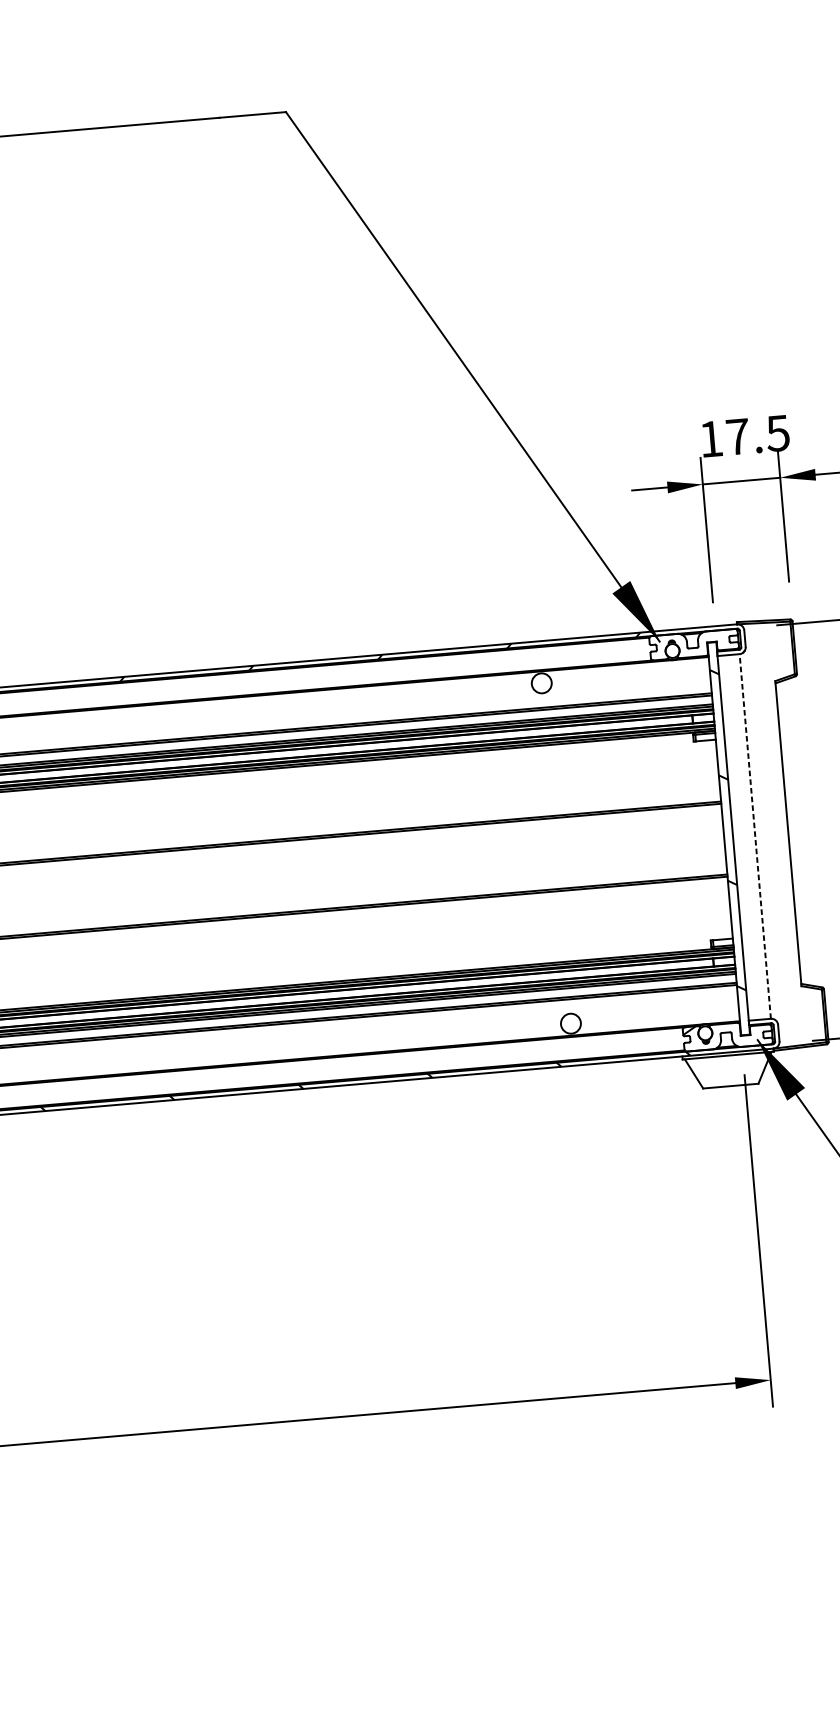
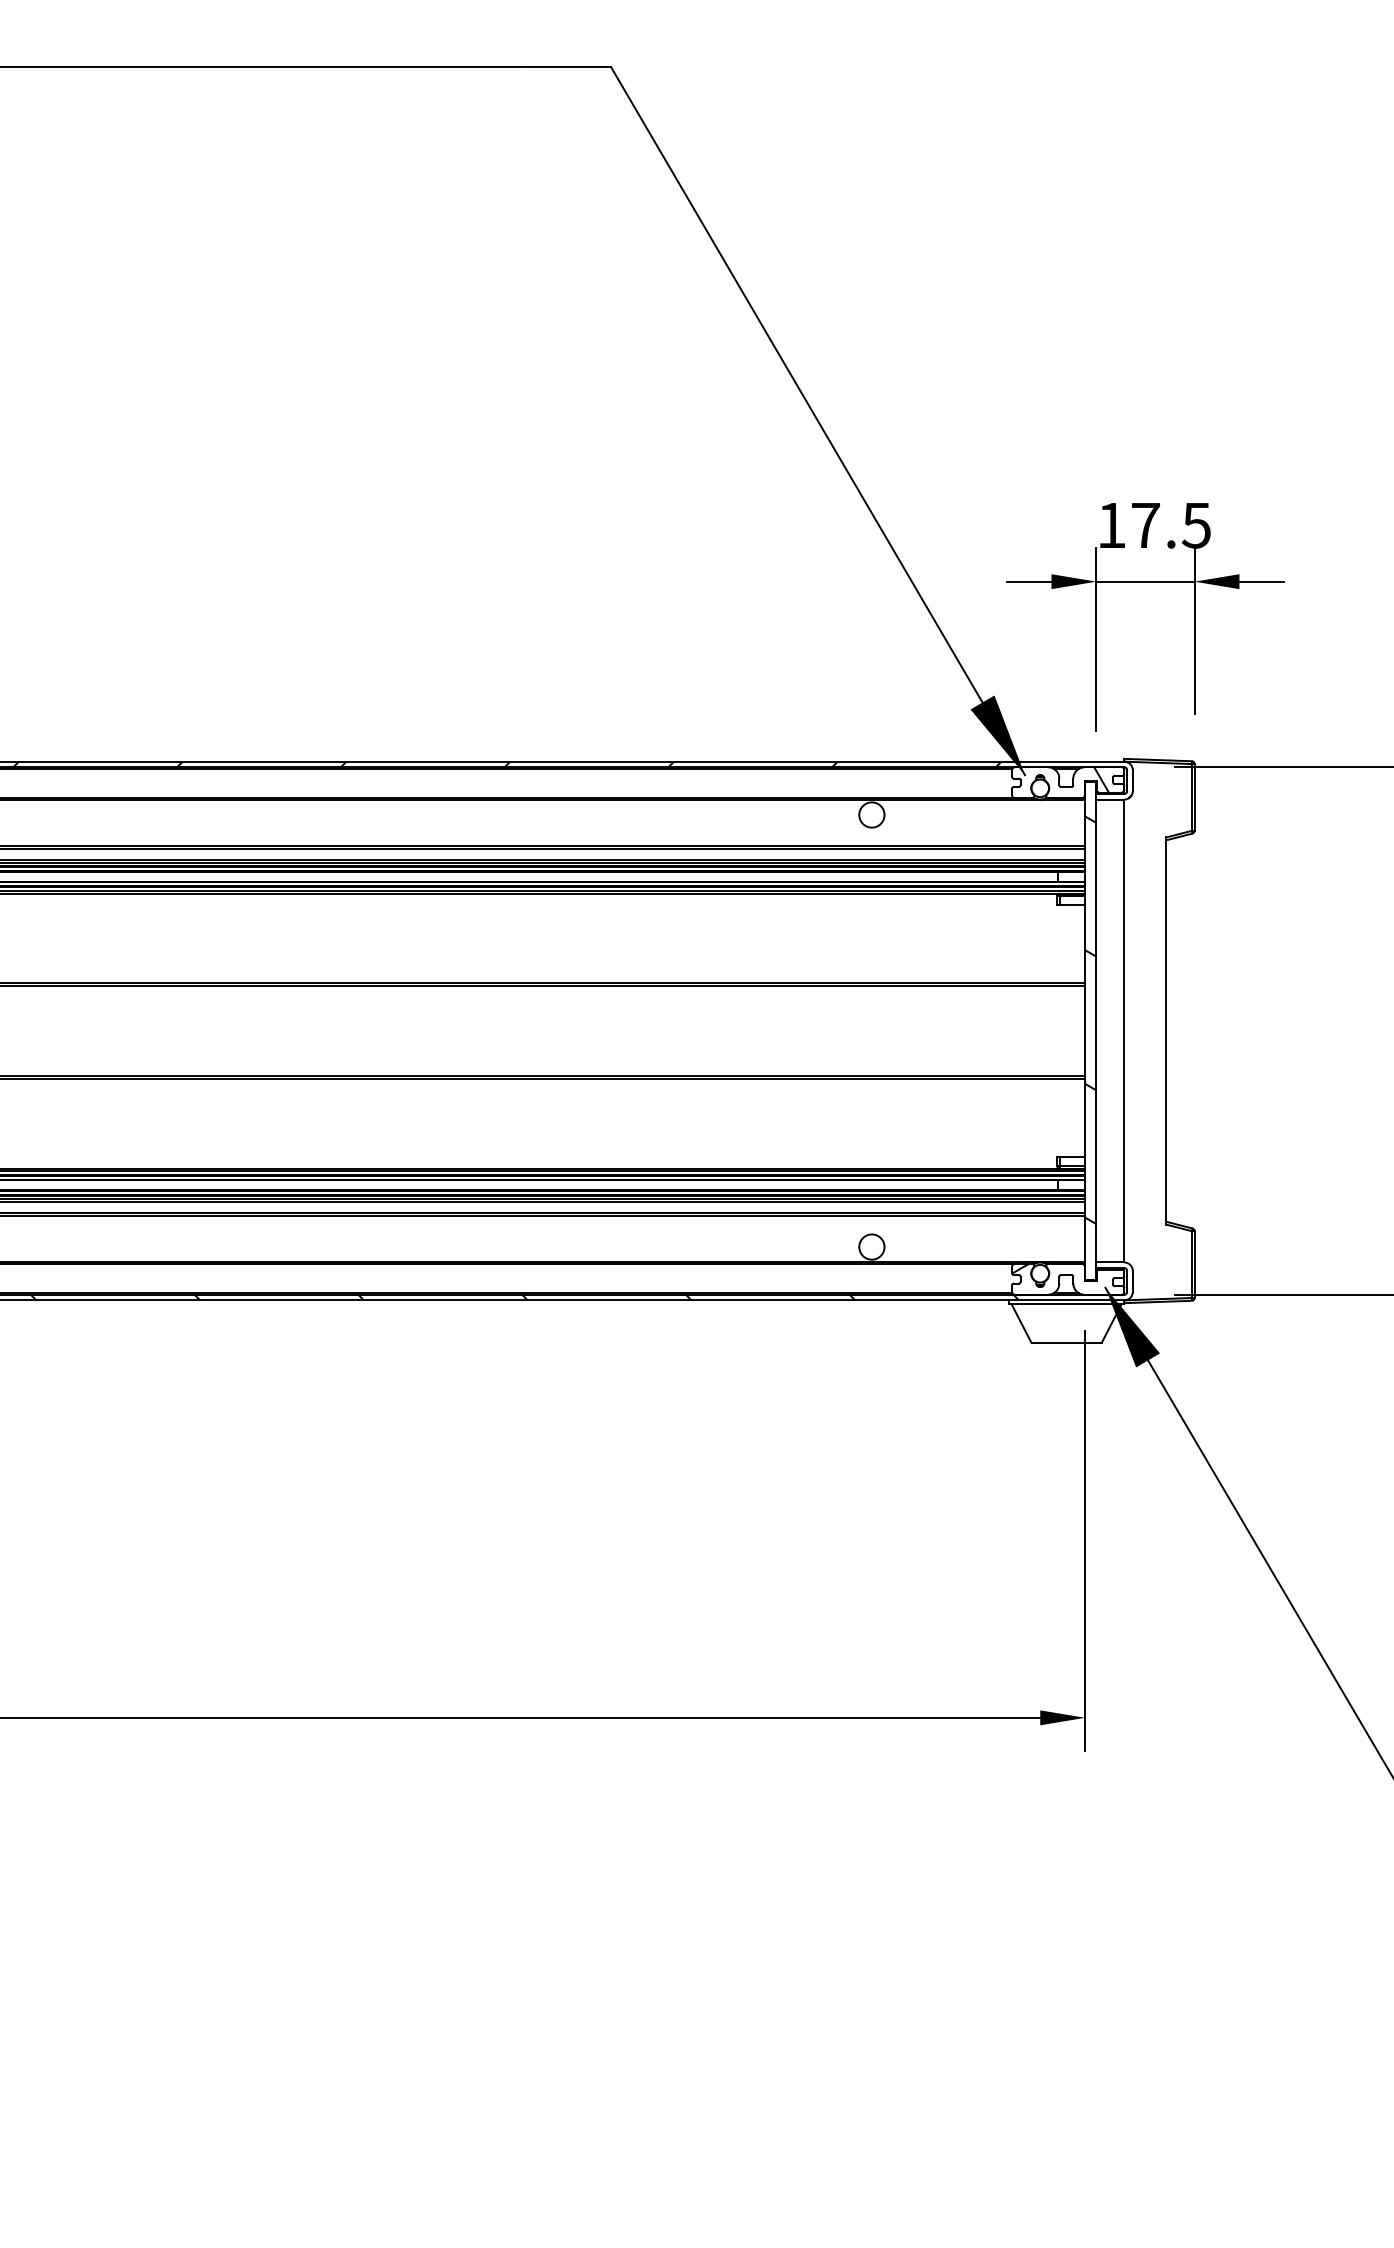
hatch: (720, 639) -> (1101, 779), added
line: (755, 836) -> (1124, 1030), dashed -> solid

